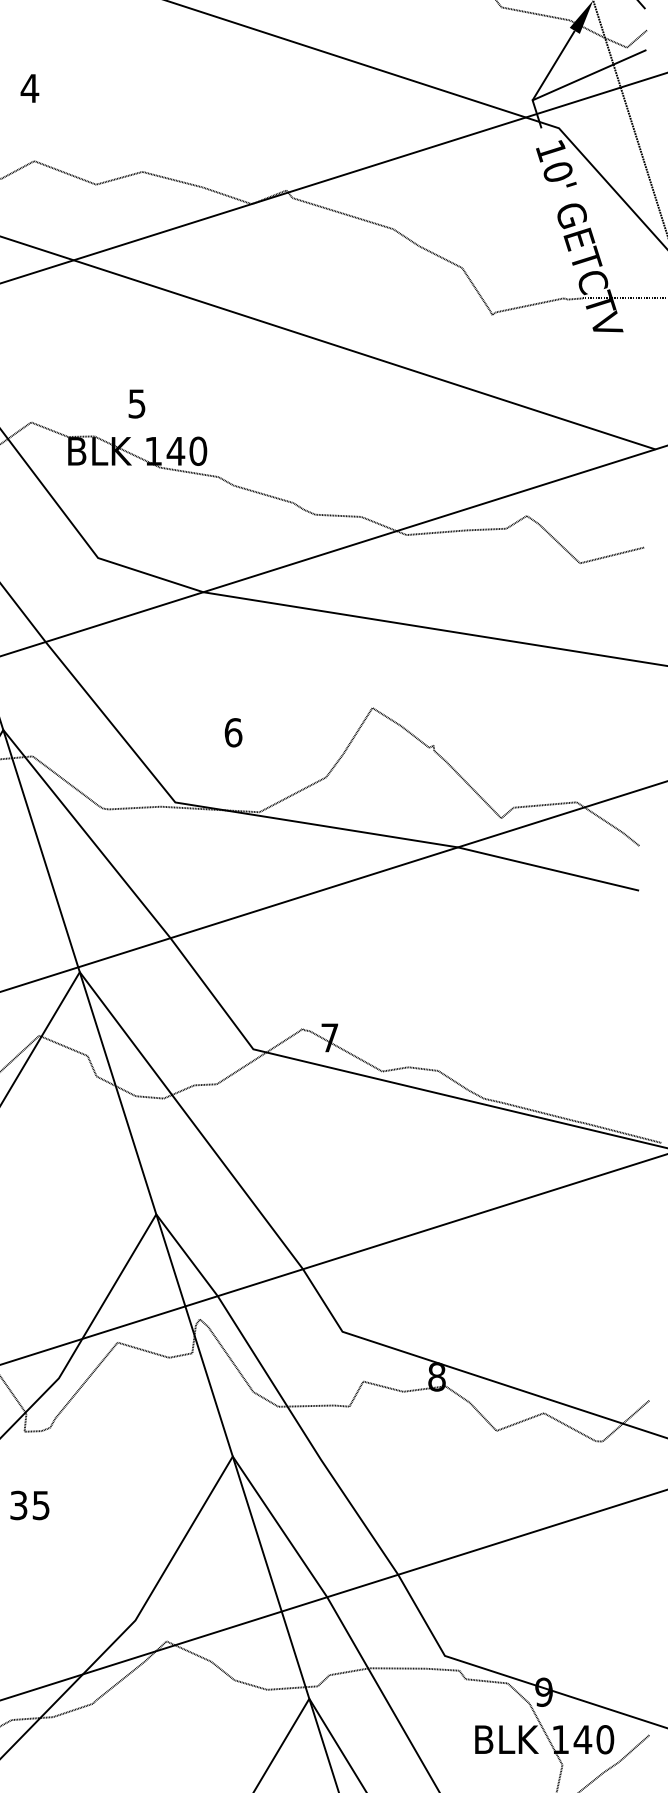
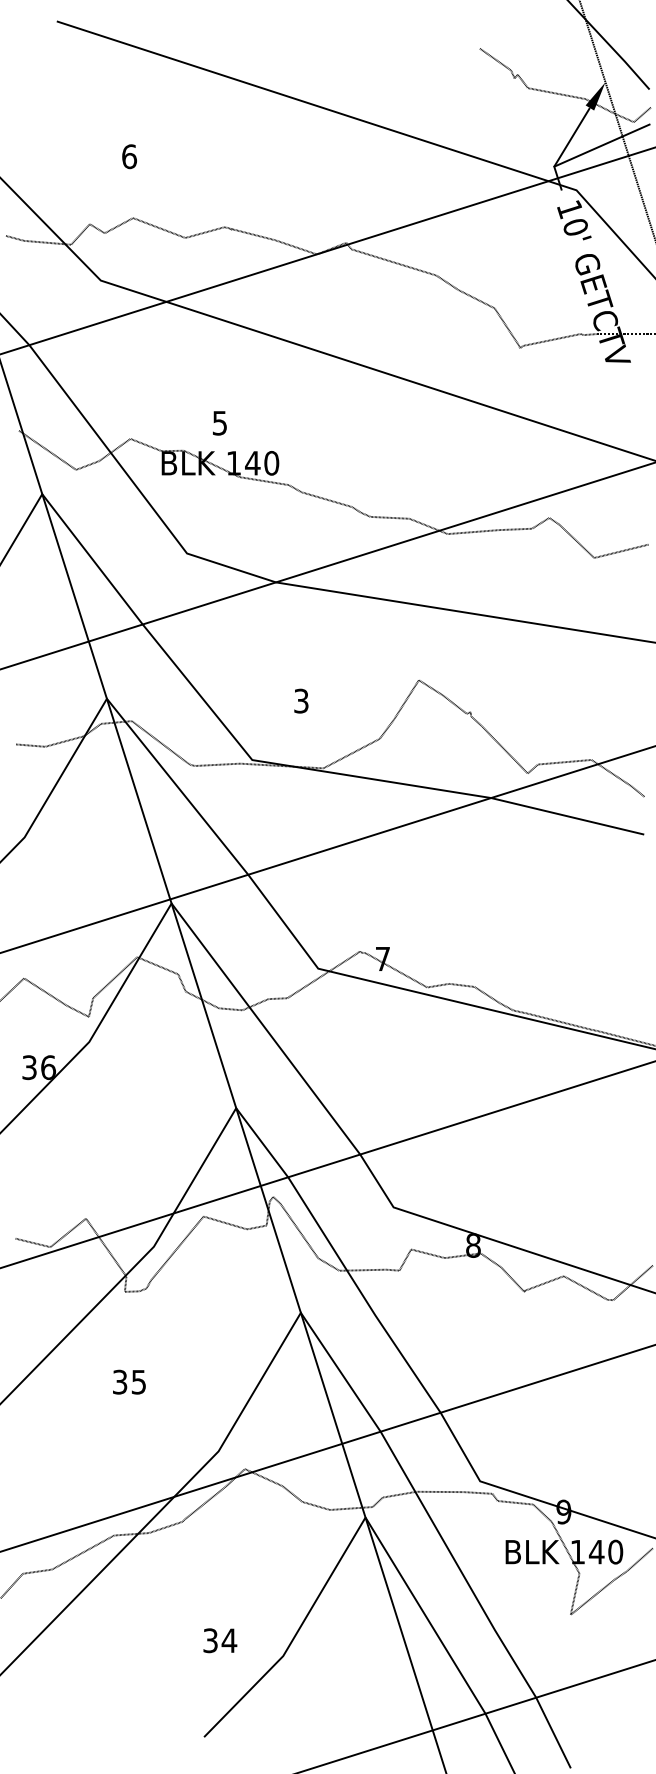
text: (30, 88) -> (129, 156), 4 -> 6
text: (233, 731) -> (301, 700), 6 -> 3
text: (30, 1504) -> (129, 1381), moved

